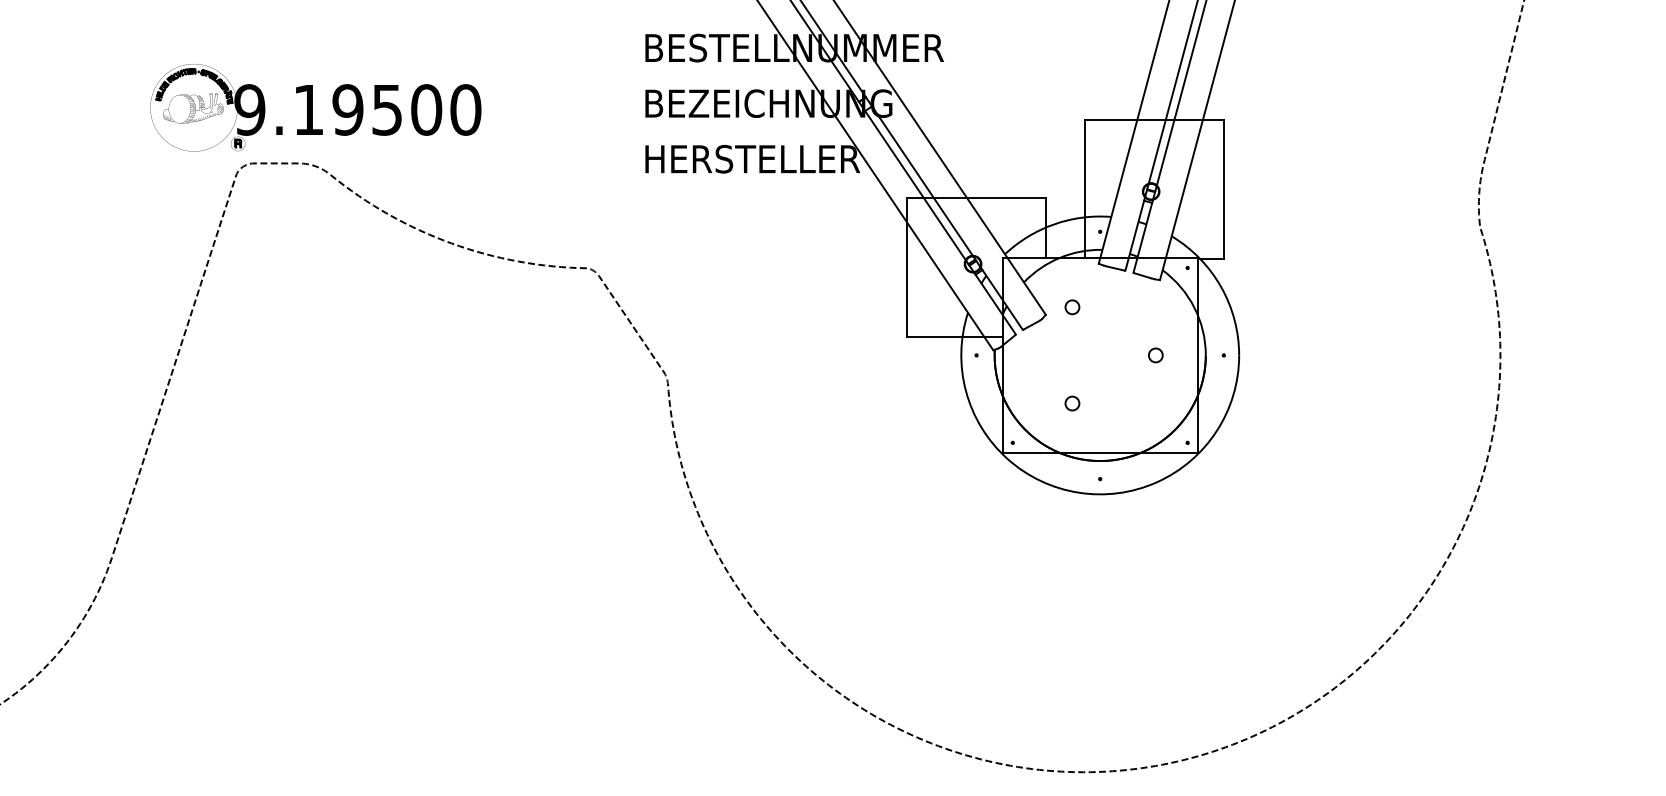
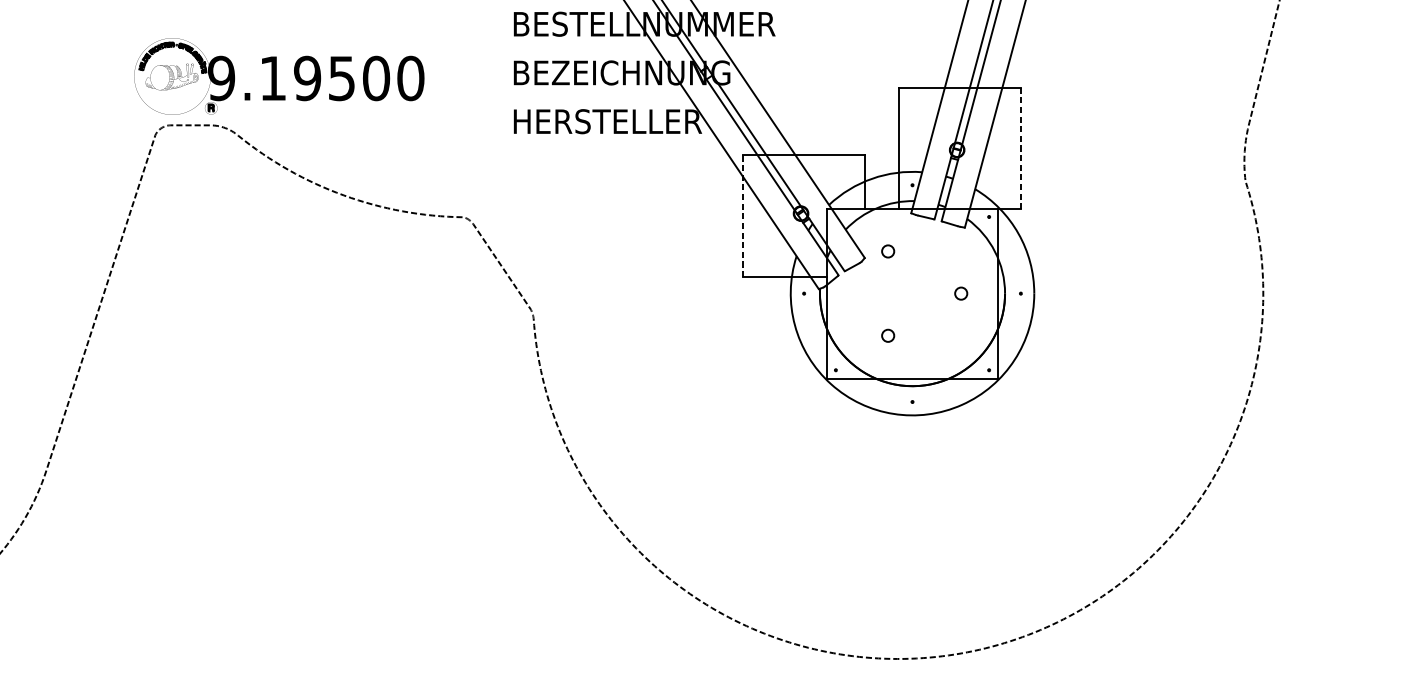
part: (315, 107) -> (279, 76), moved
line: (1224, 190) -> (1021, 149), solid -> dashed
line: (906, 266) -> (742, 215), solid -> dashed

